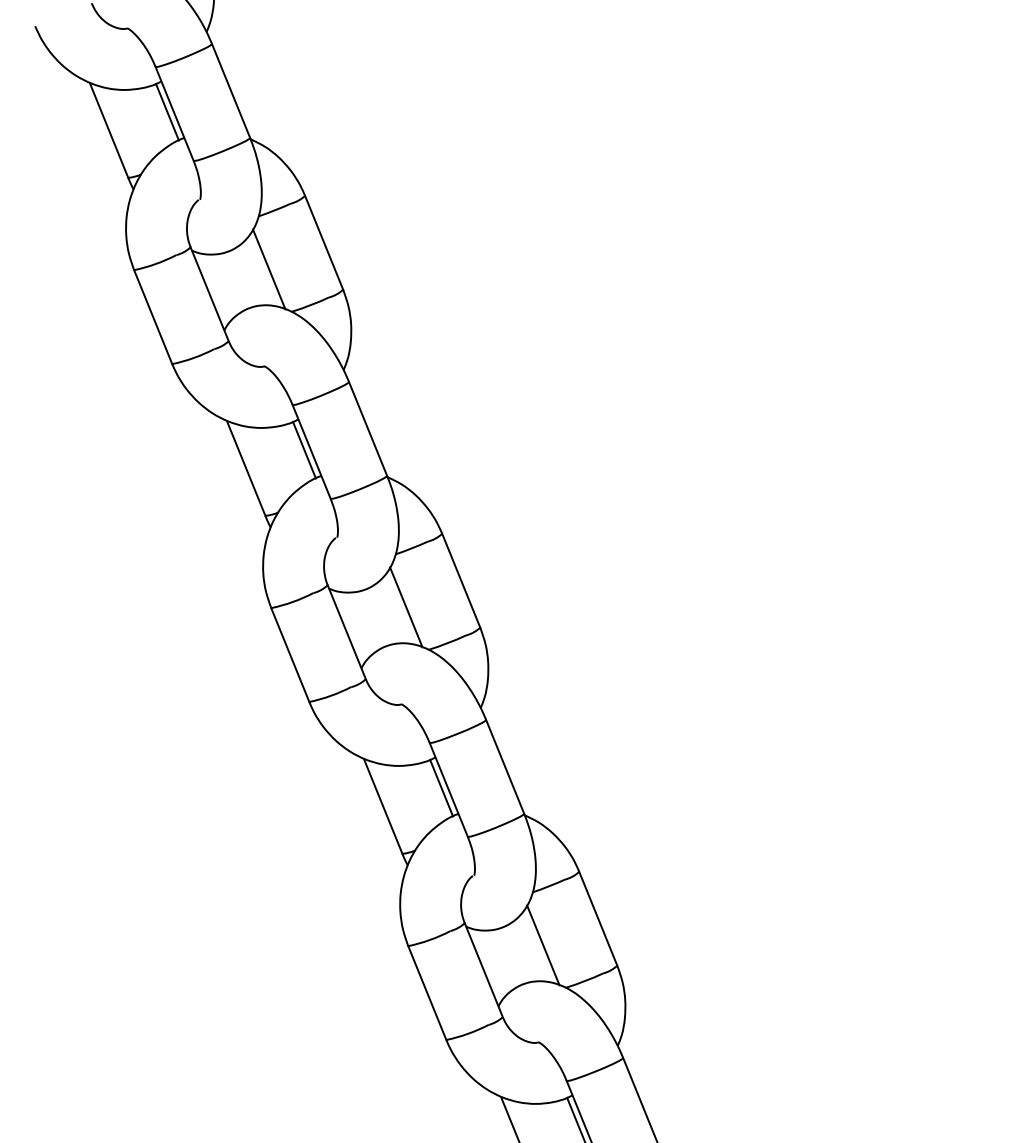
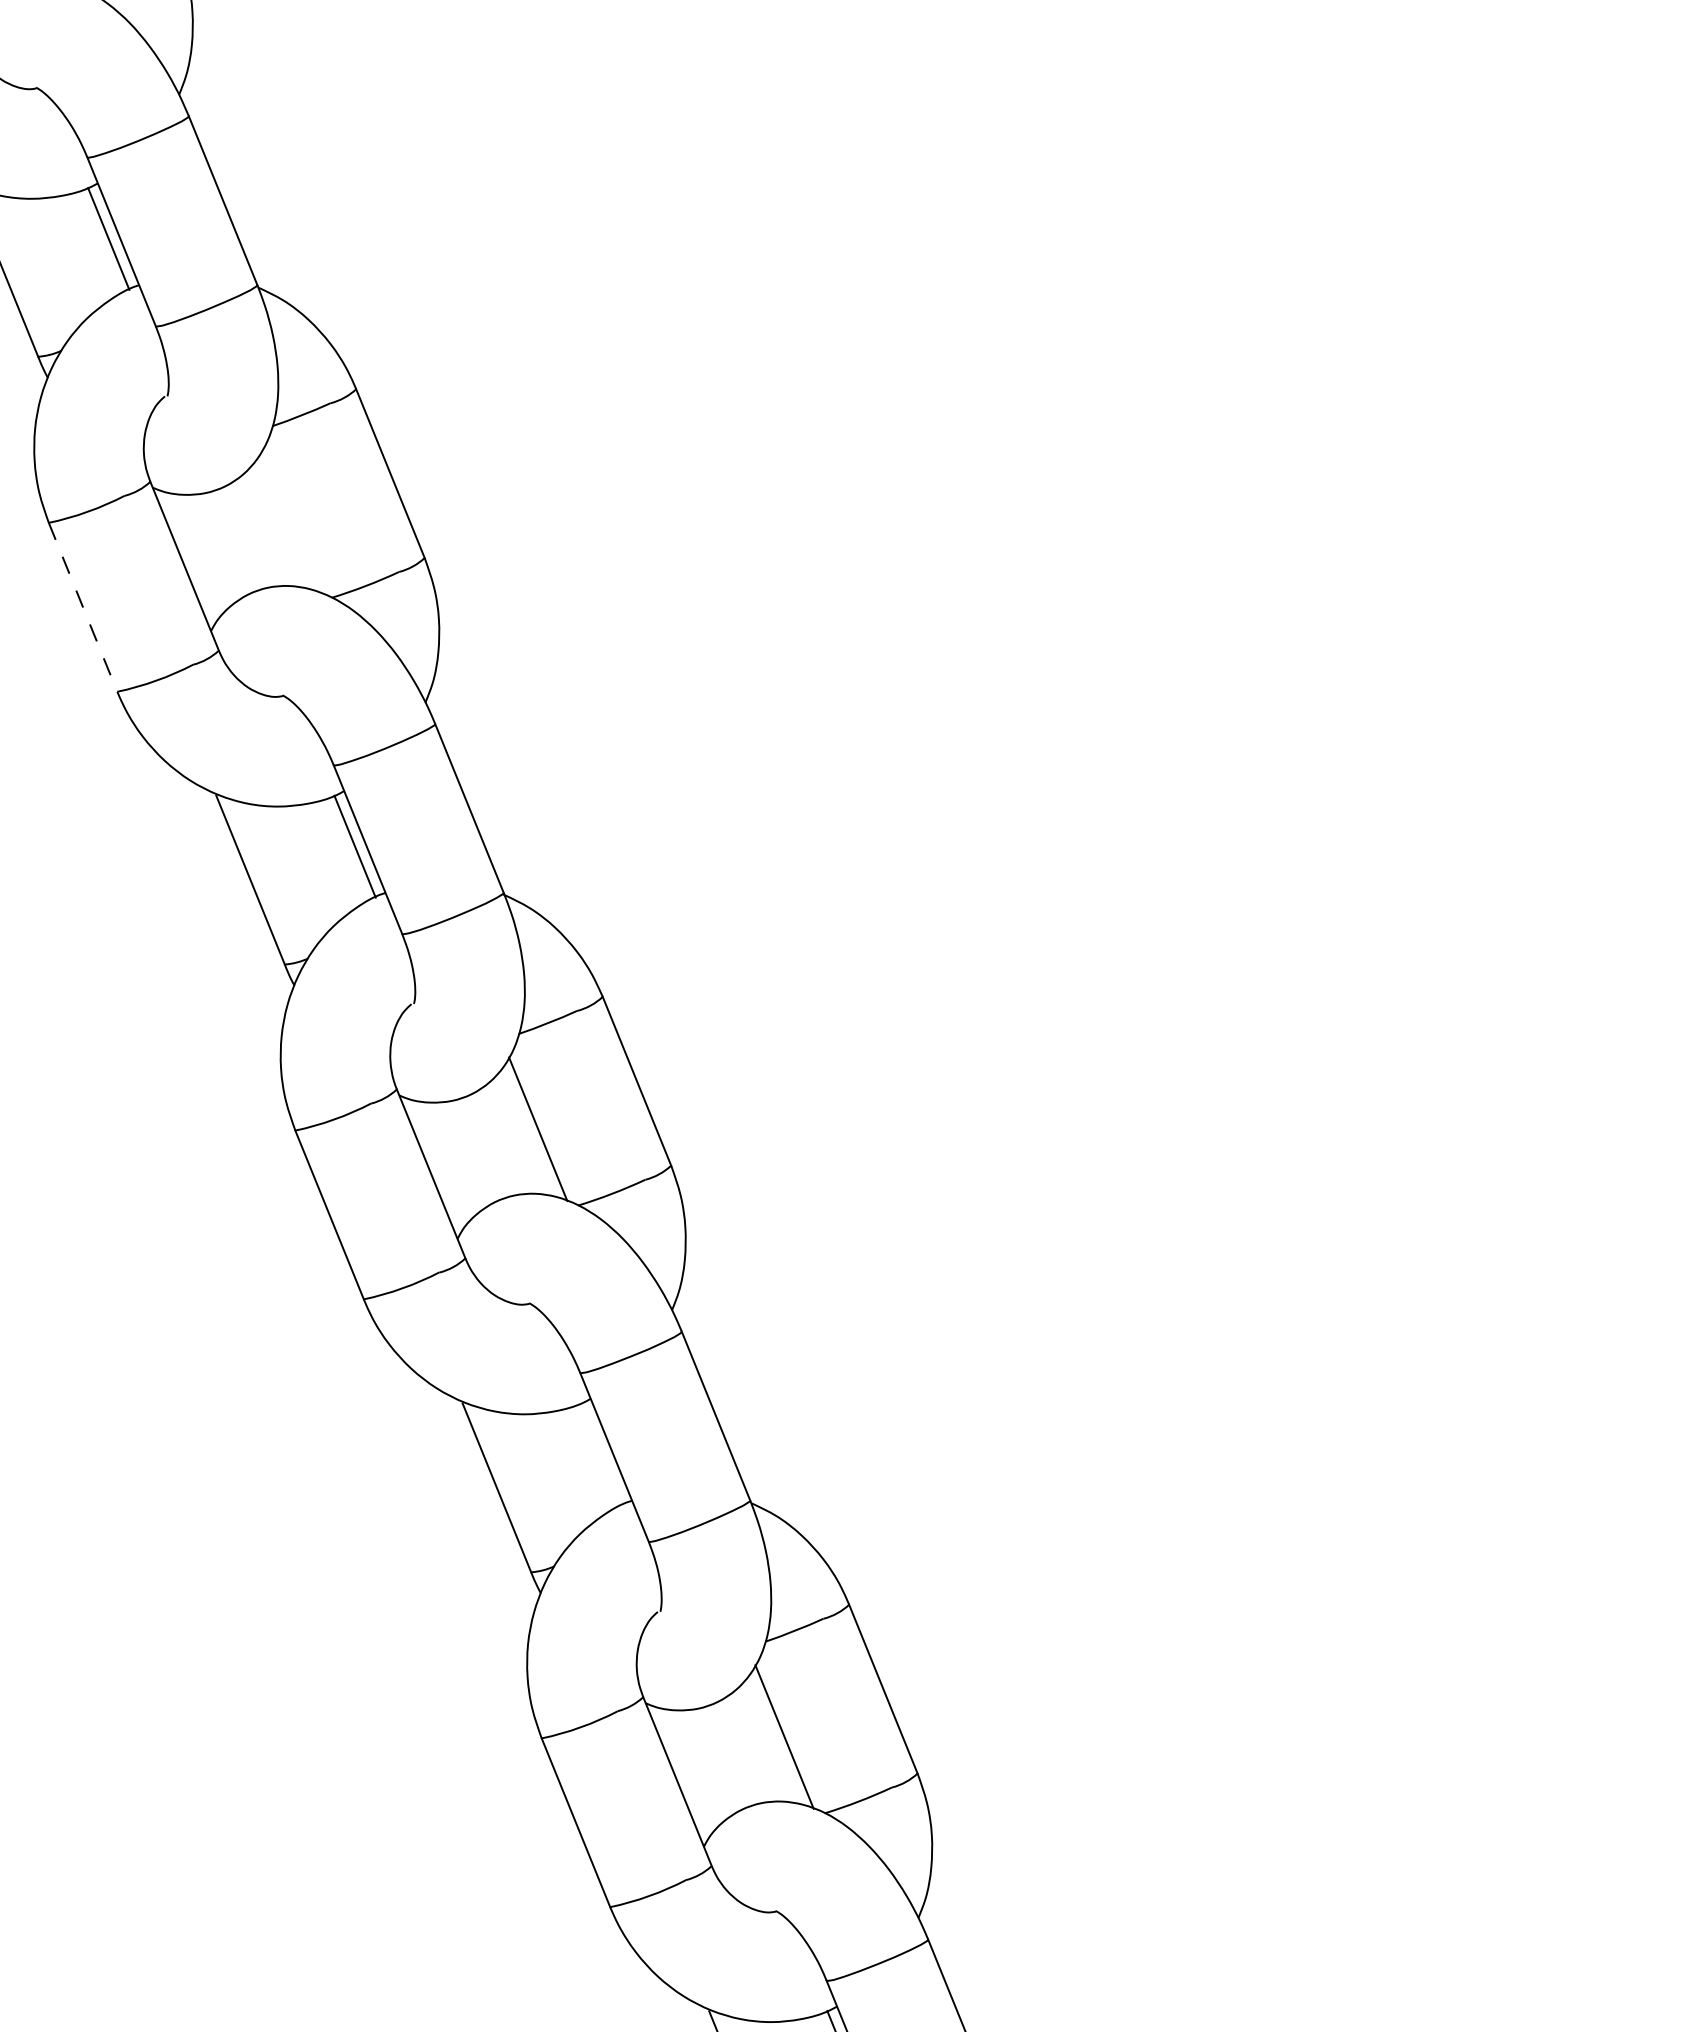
line: (269, 269) -> (292, 521), removed
line: (153, 317) -> (83, 607), solid -> dashed
line: (441, 787) -> (601, 1453), removed

